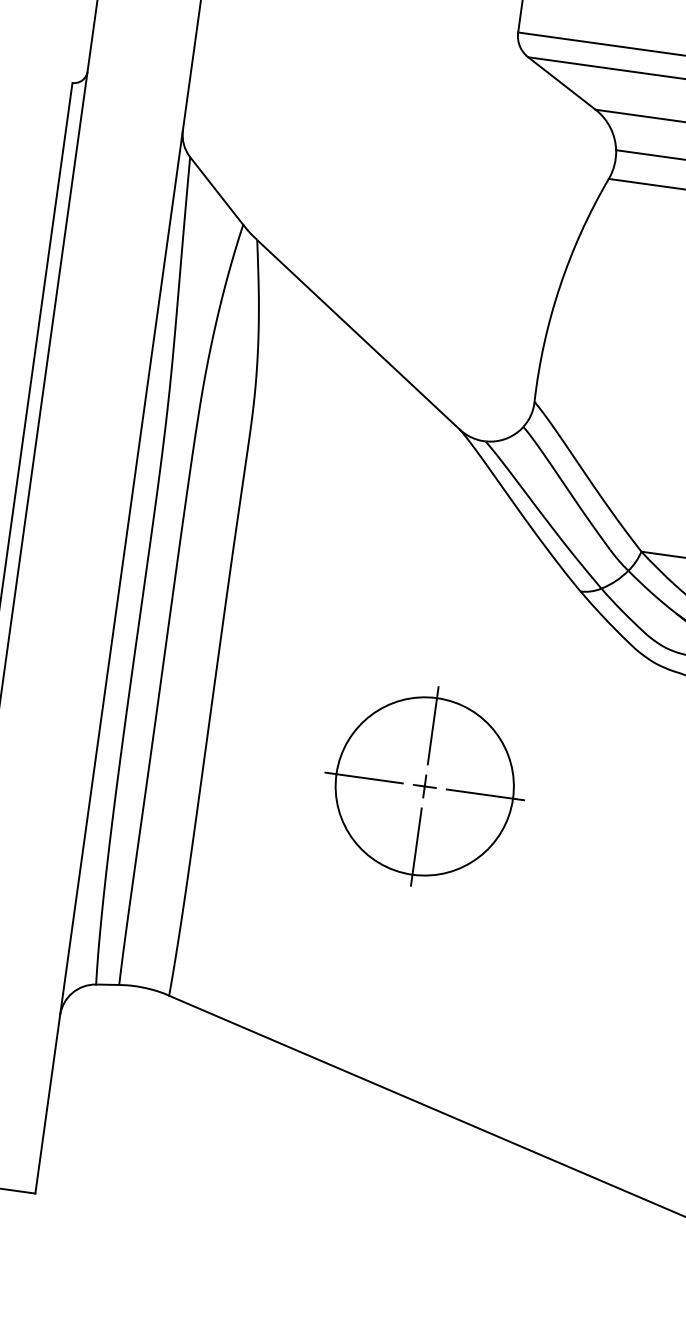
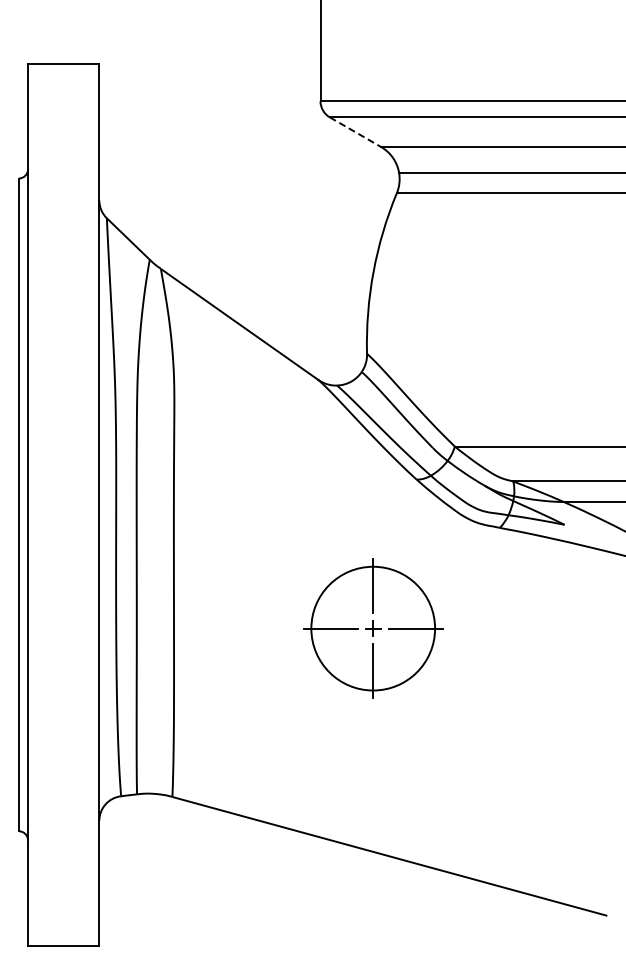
line: (561, 83) -> (355, 132), solid -> dashed
part: (425, 786) -> (373, 628), moved

